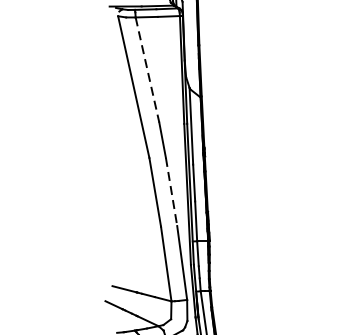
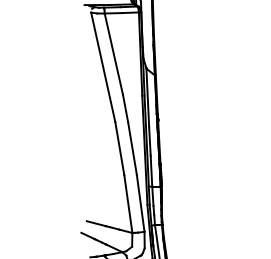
line: (147, 70) -> (113, 54), dashed -> solid
line: (171, 192) -> (132, 148), dashed -> solid

